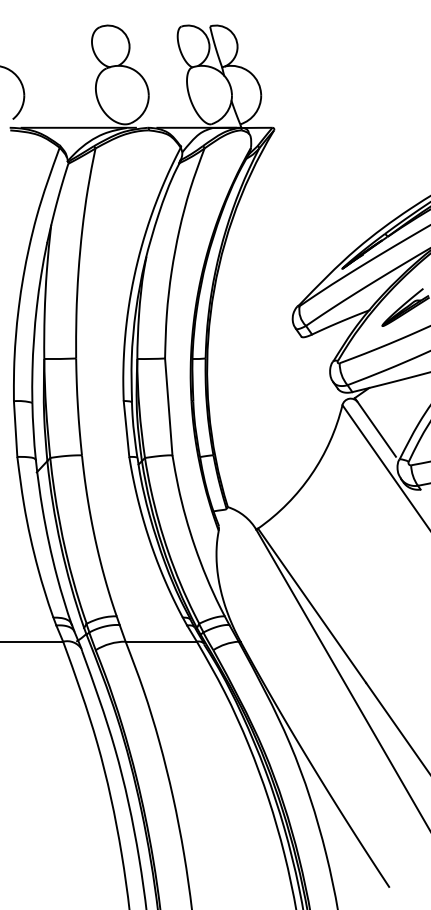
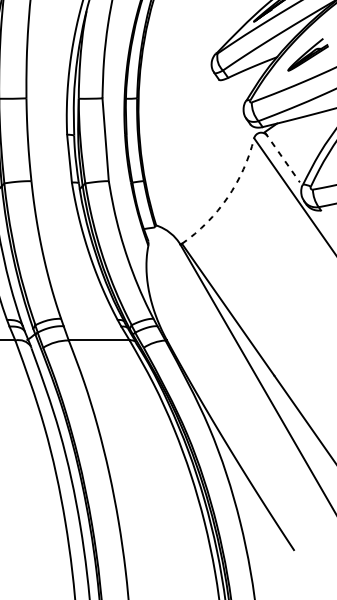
line: (375, 427) -> (282, 157), solid -> dashed
arc: (311, 474) -> (227, 197), solid -> dashed

